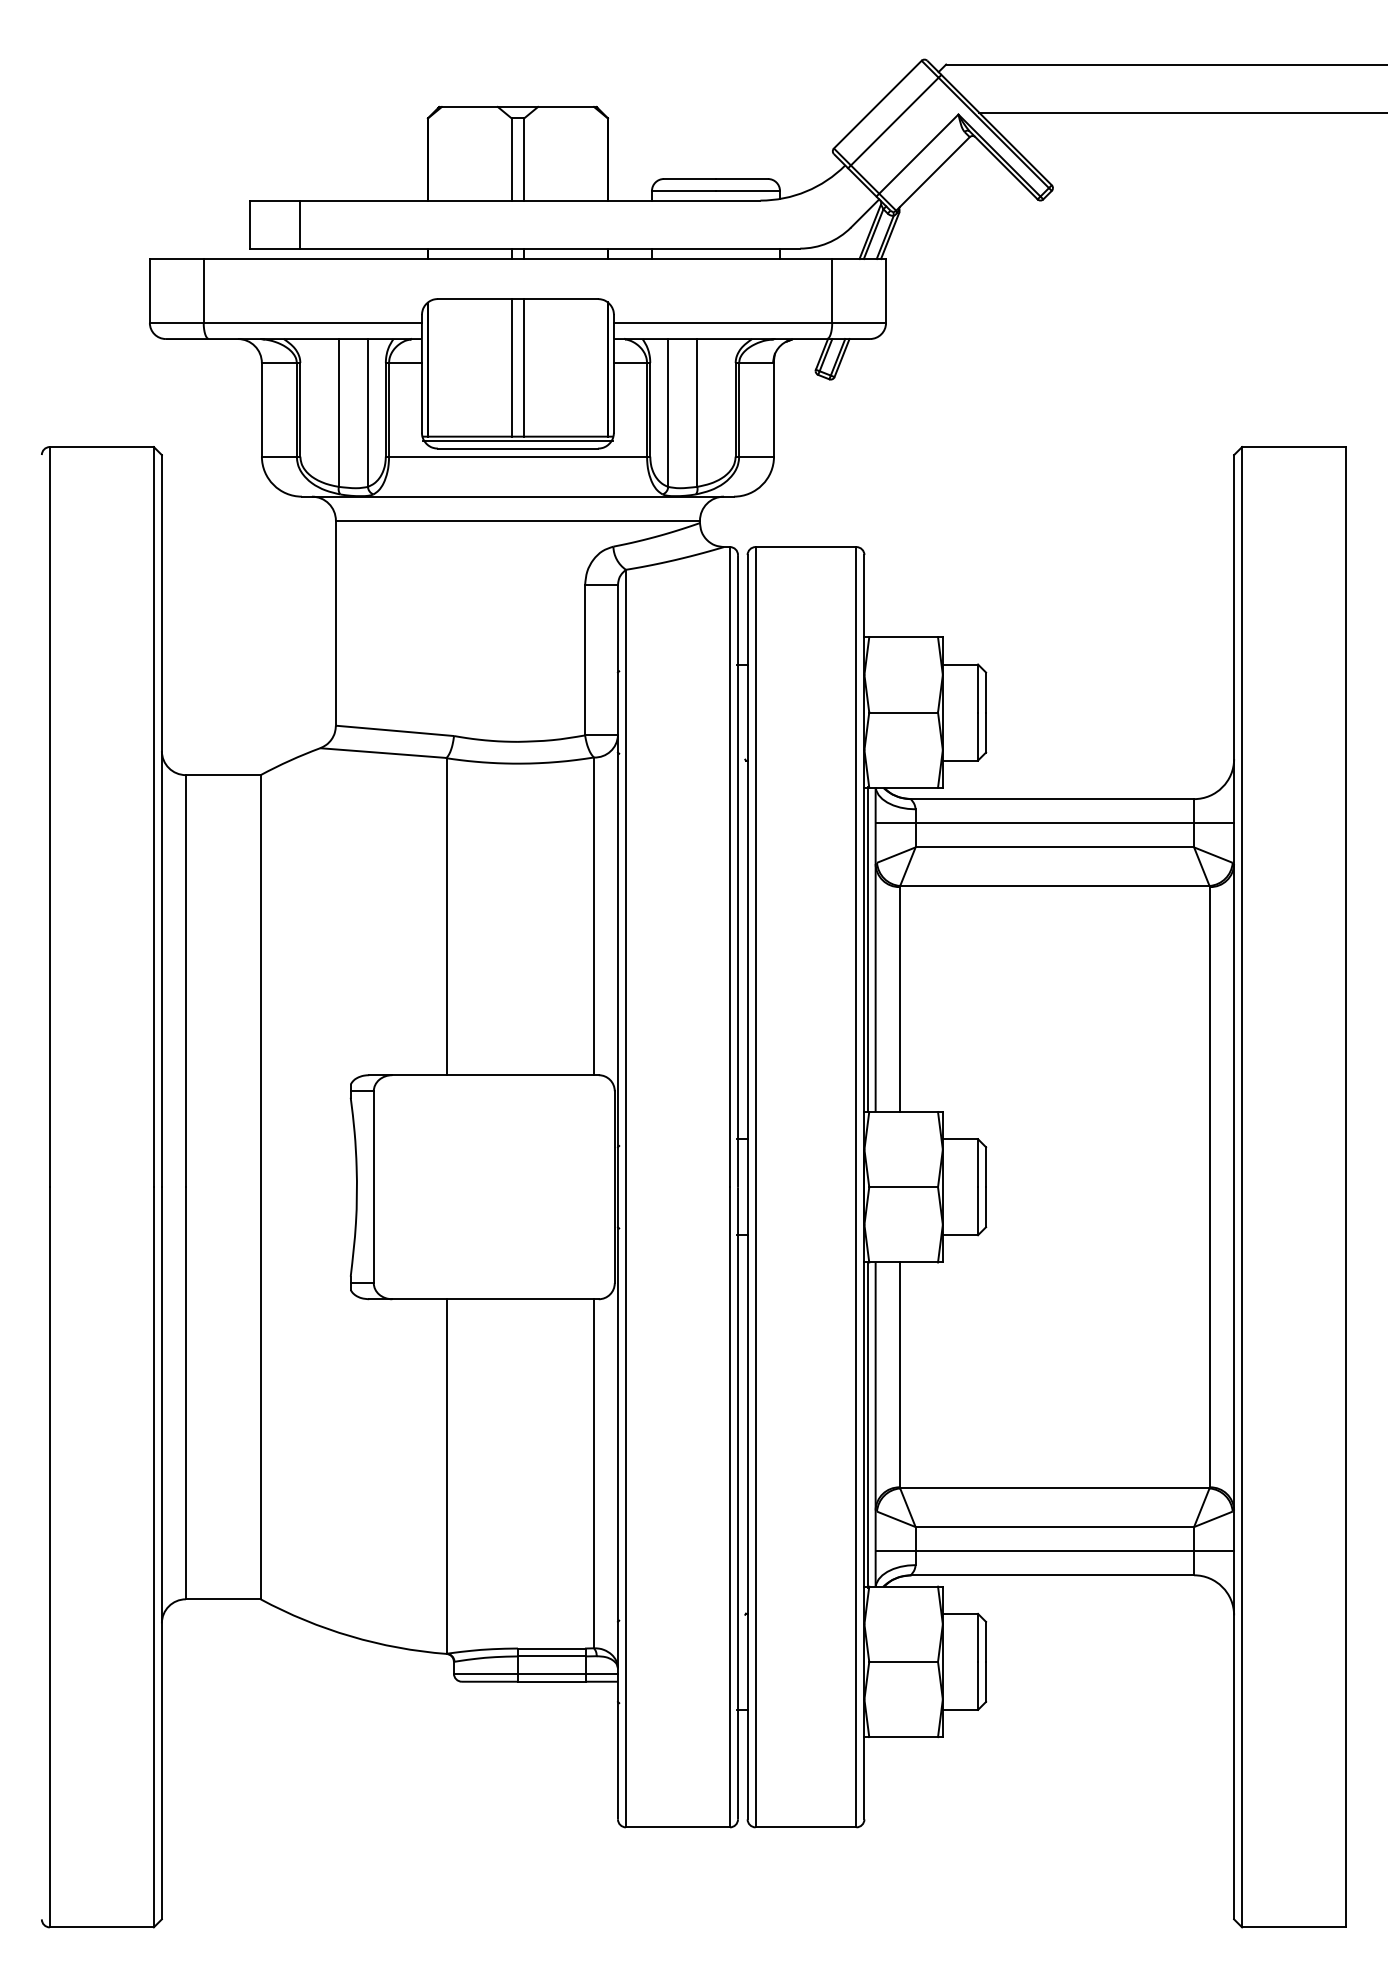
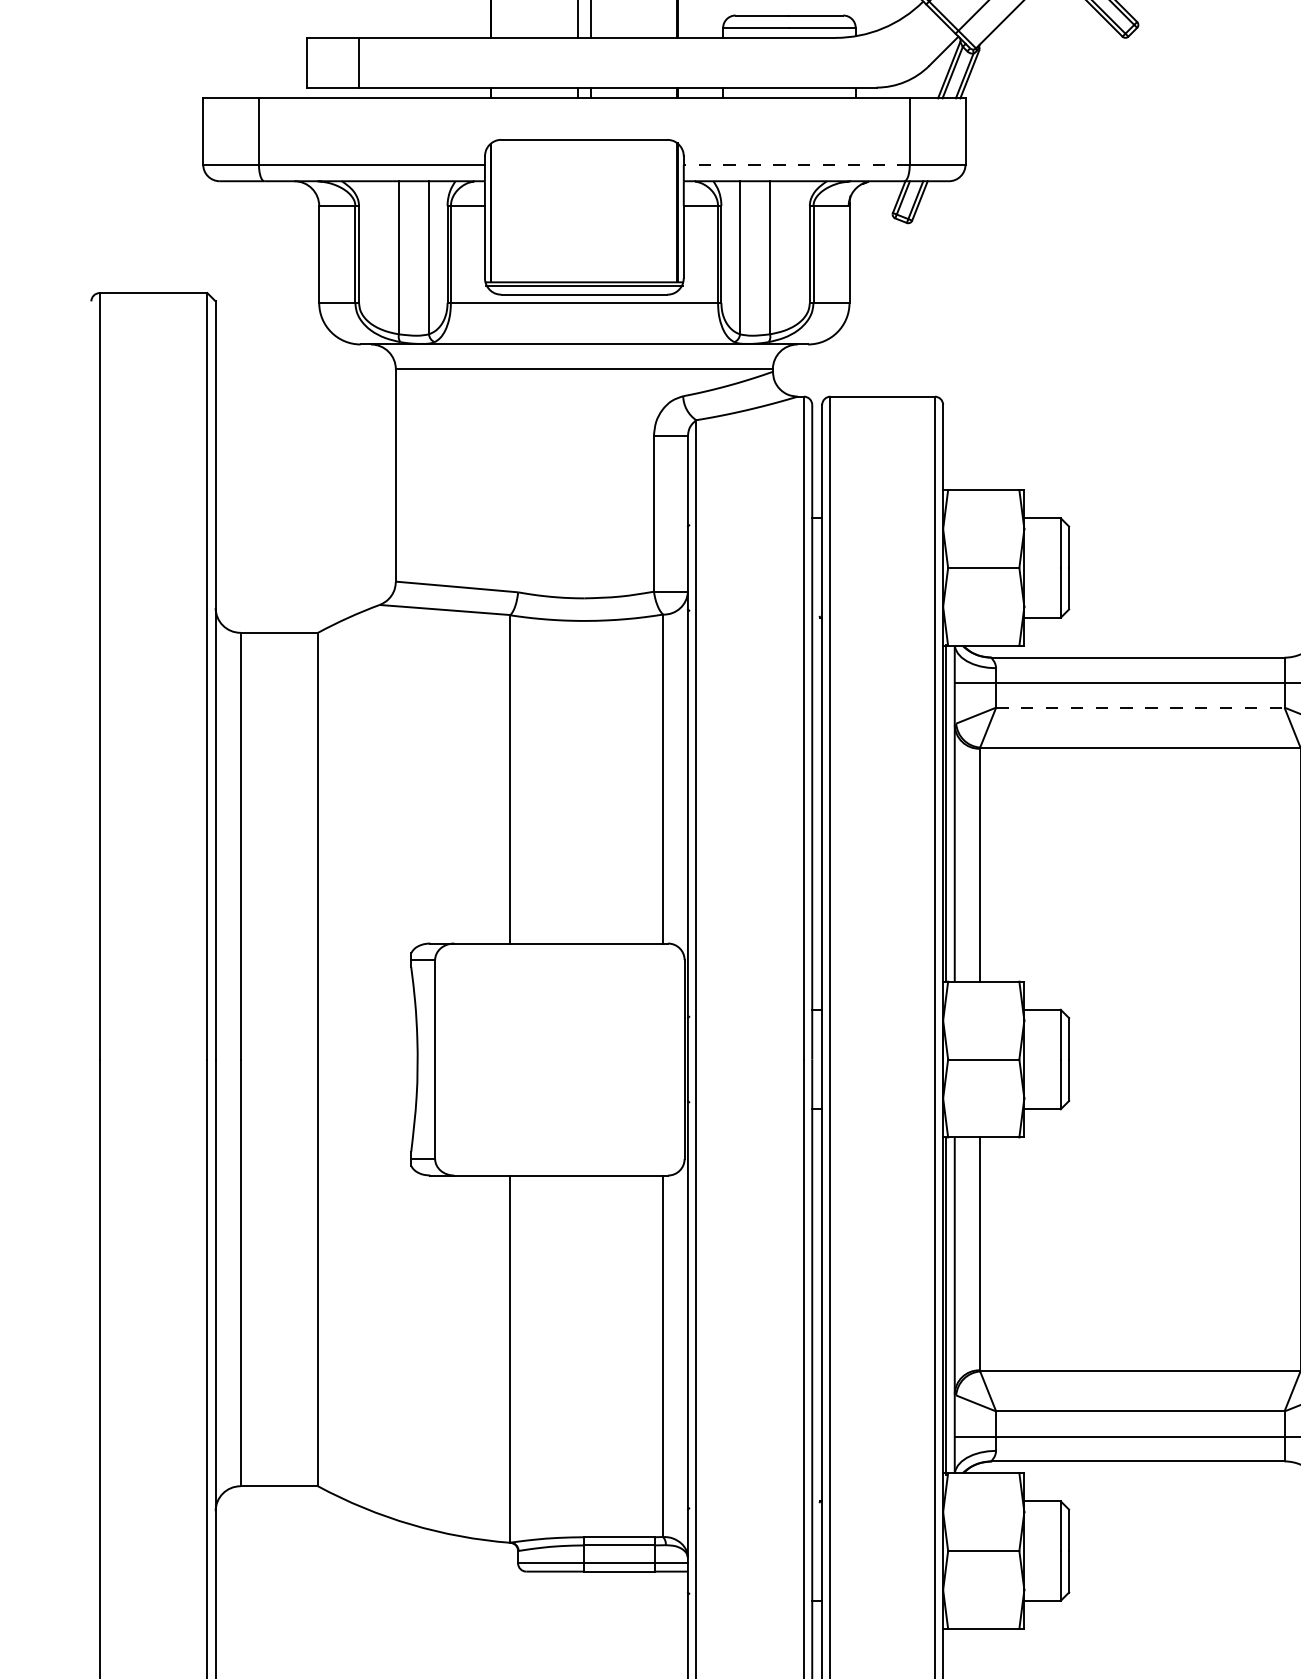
line: (722, 323) -> (796, 165), solid -> dashed
line: (511, 367) -> (577, 210), removed
line: (524, 367) -> (591, 210), removed
line: (1055, 847) -> (1141, 707), solid -> dashed

